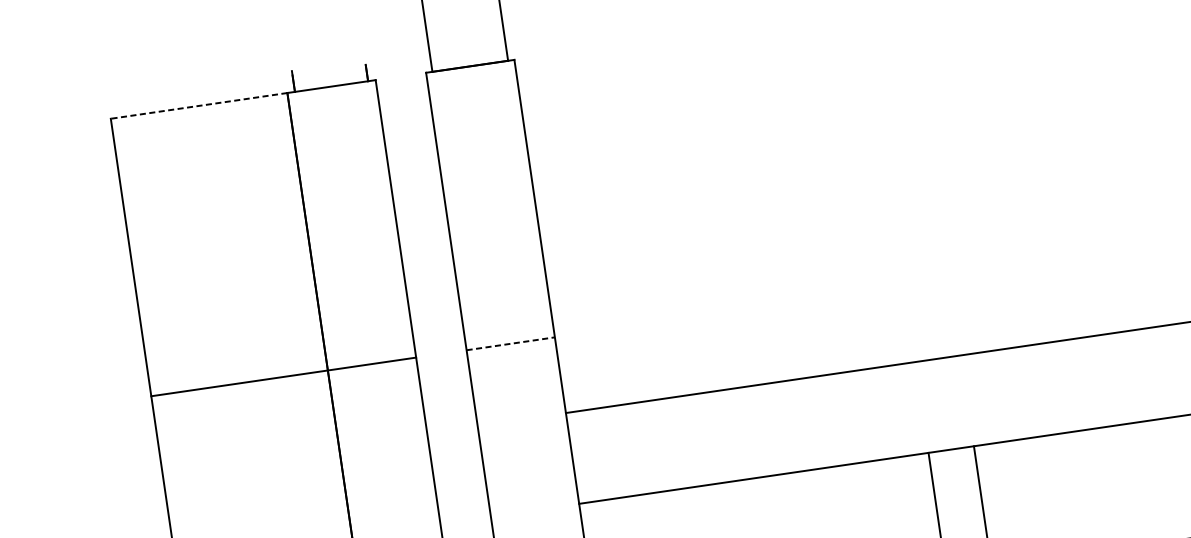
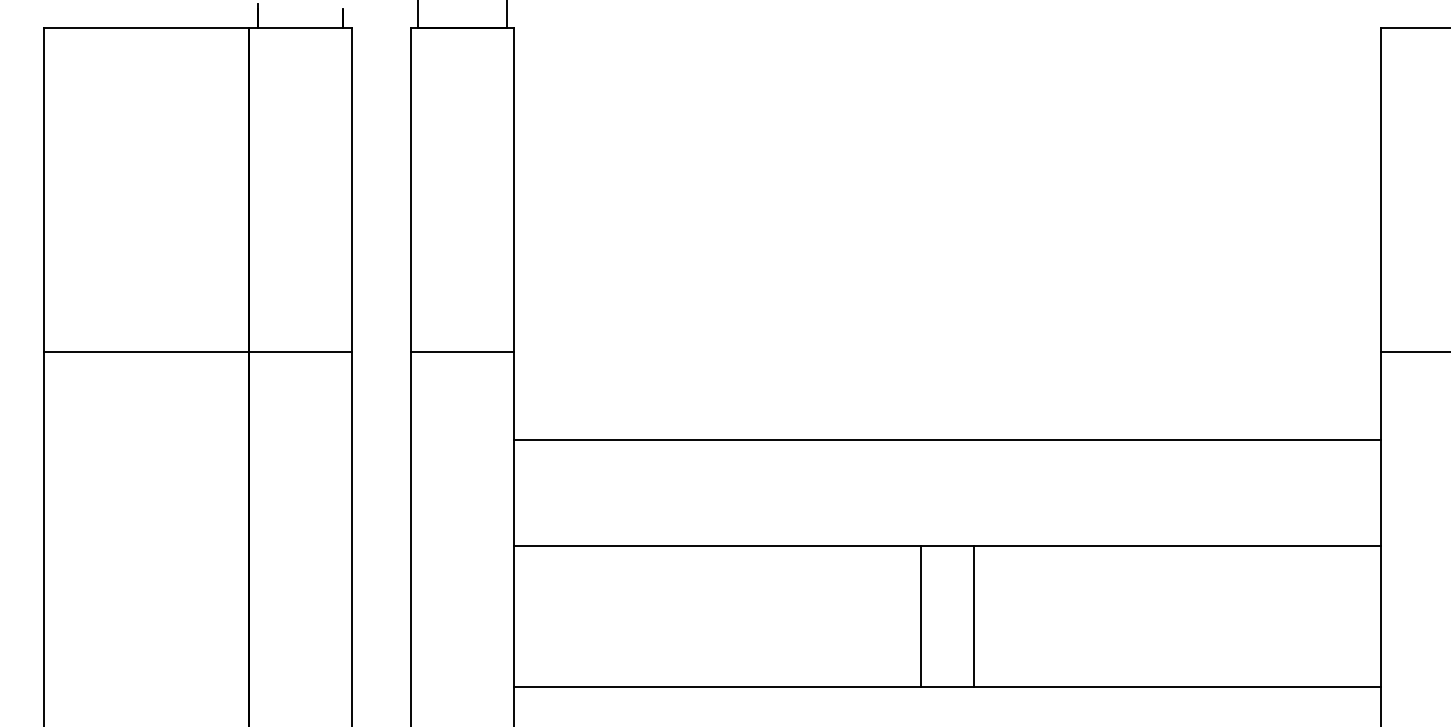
line: (199, 106) -> (146, 28), dashed -> solid
line: (511, 343) -> (463, 351), dashed -> solid

